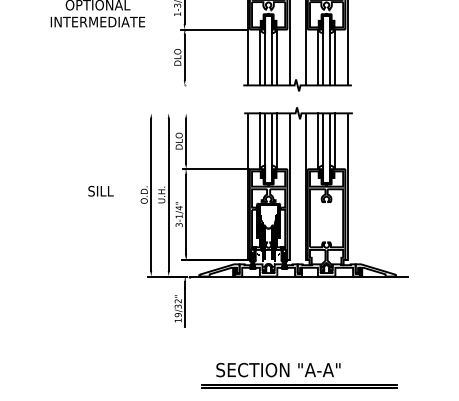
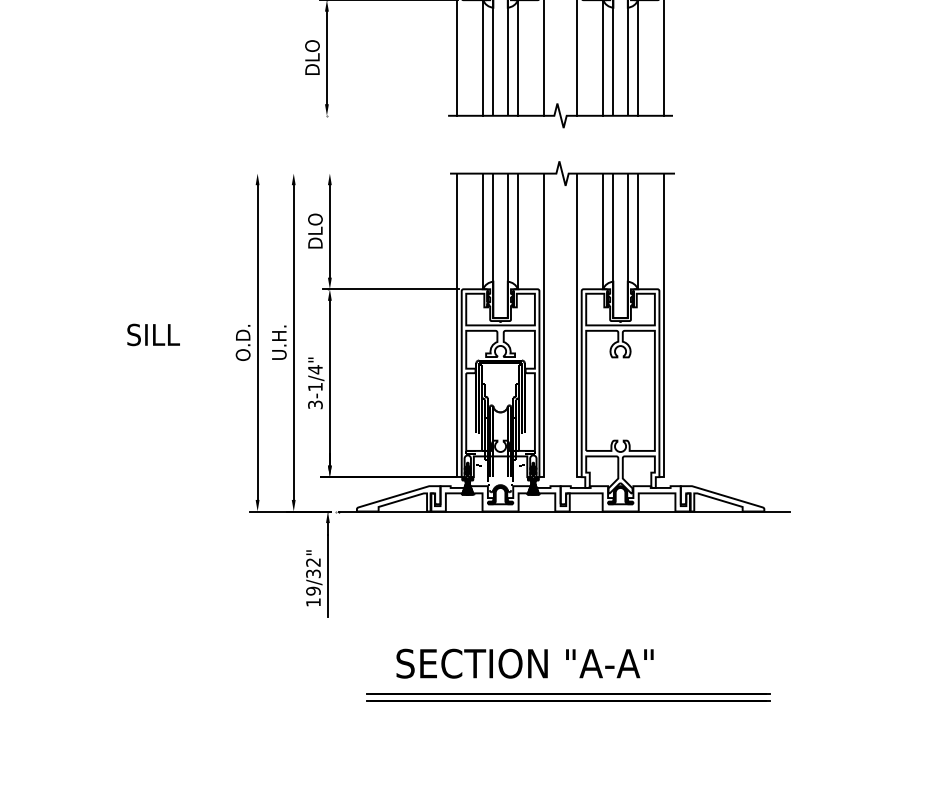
part: (299, 375) -> (568, 674), moved

